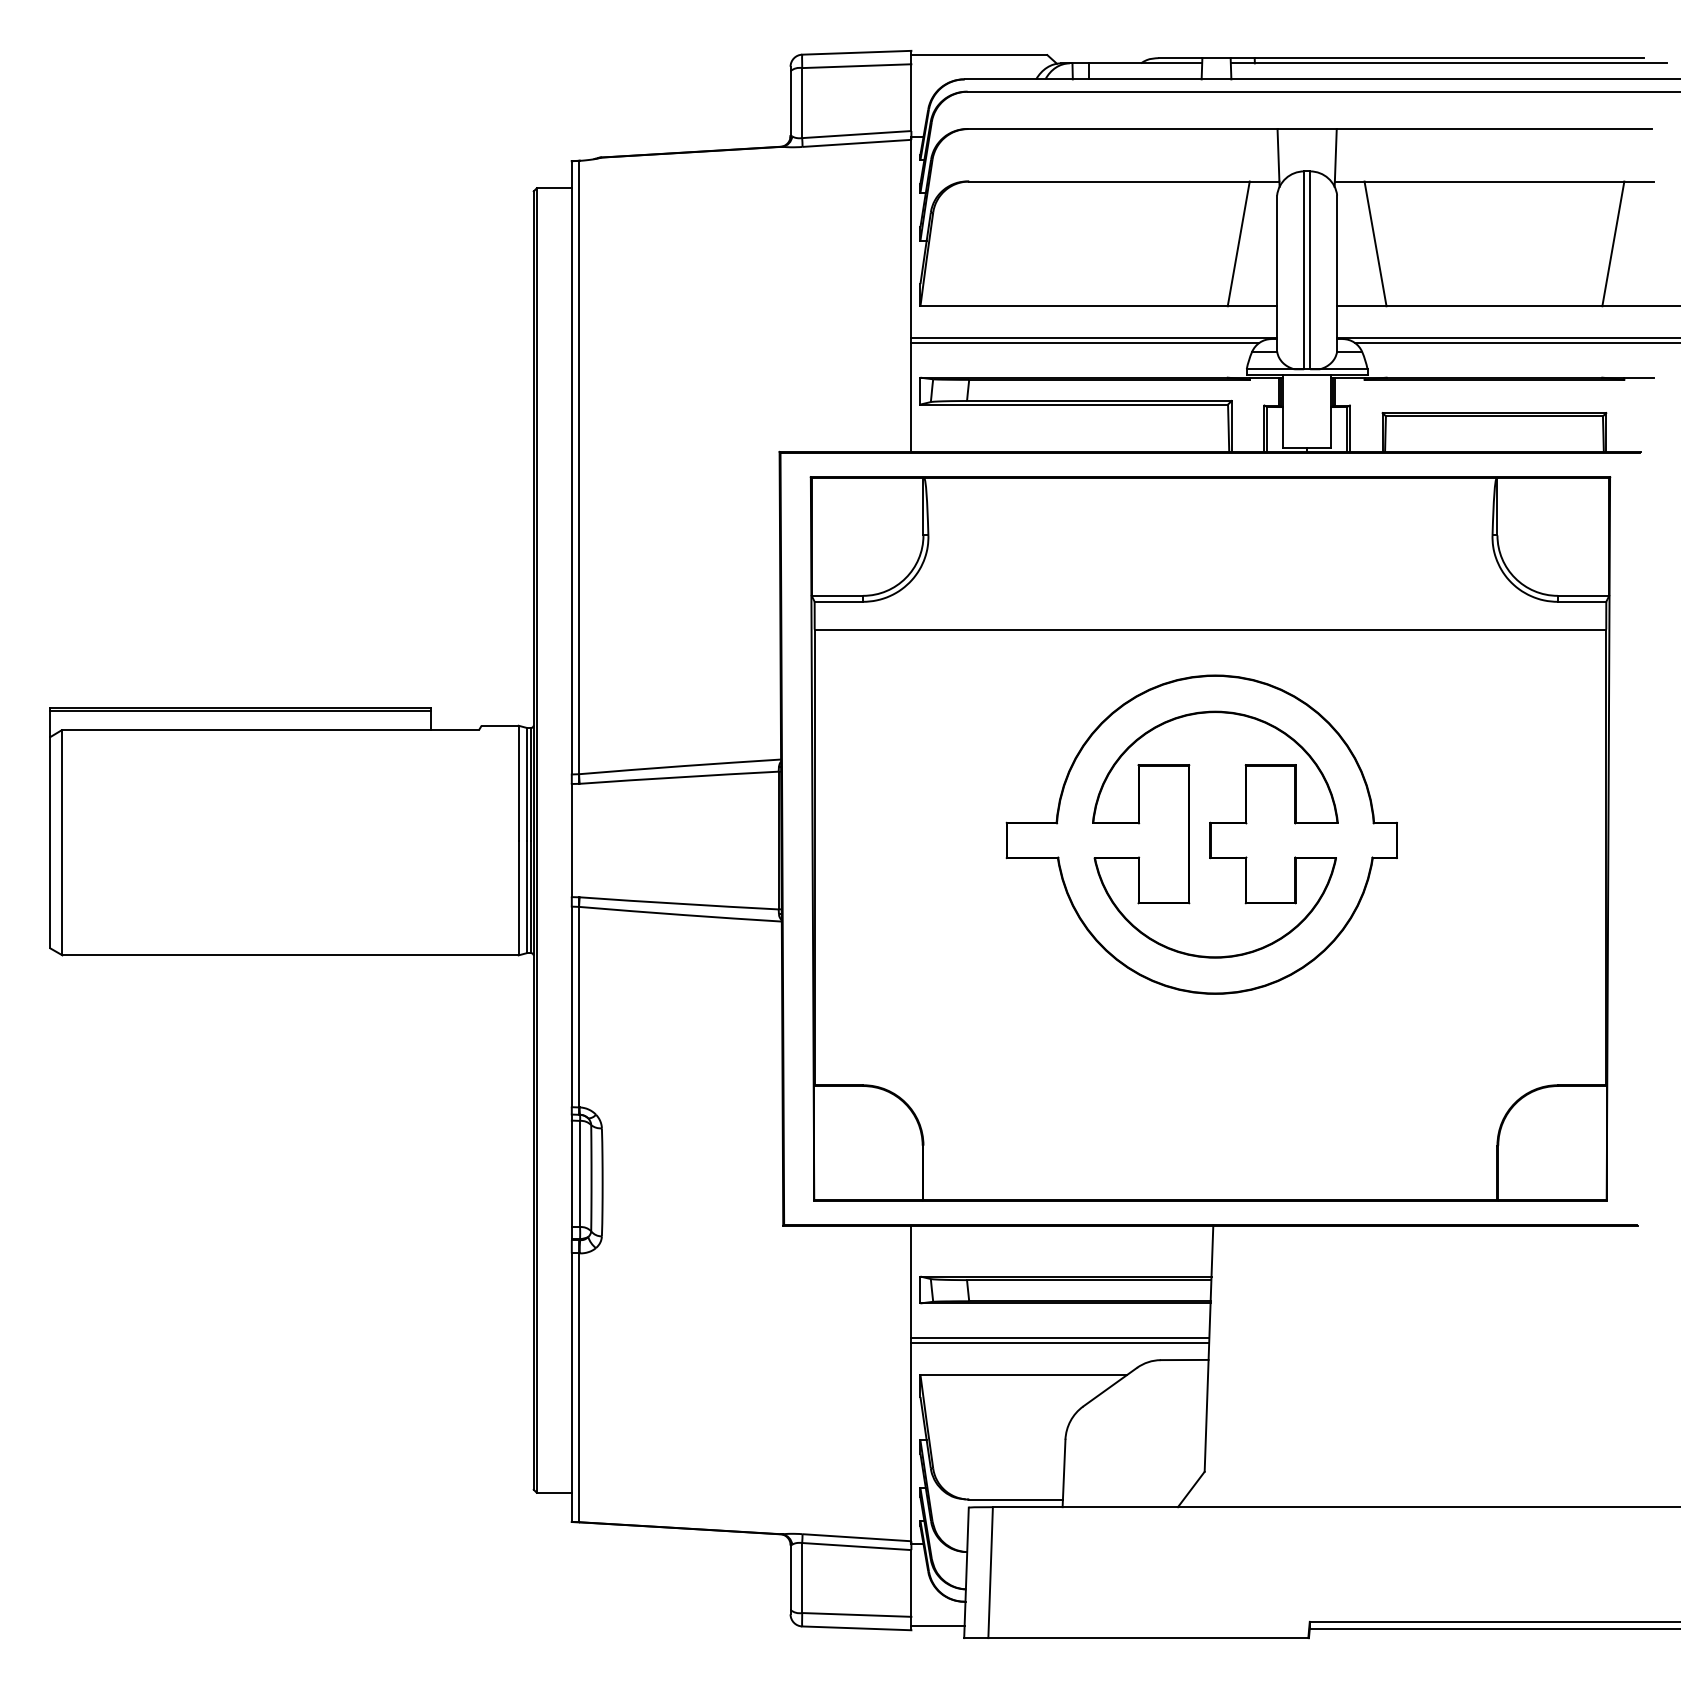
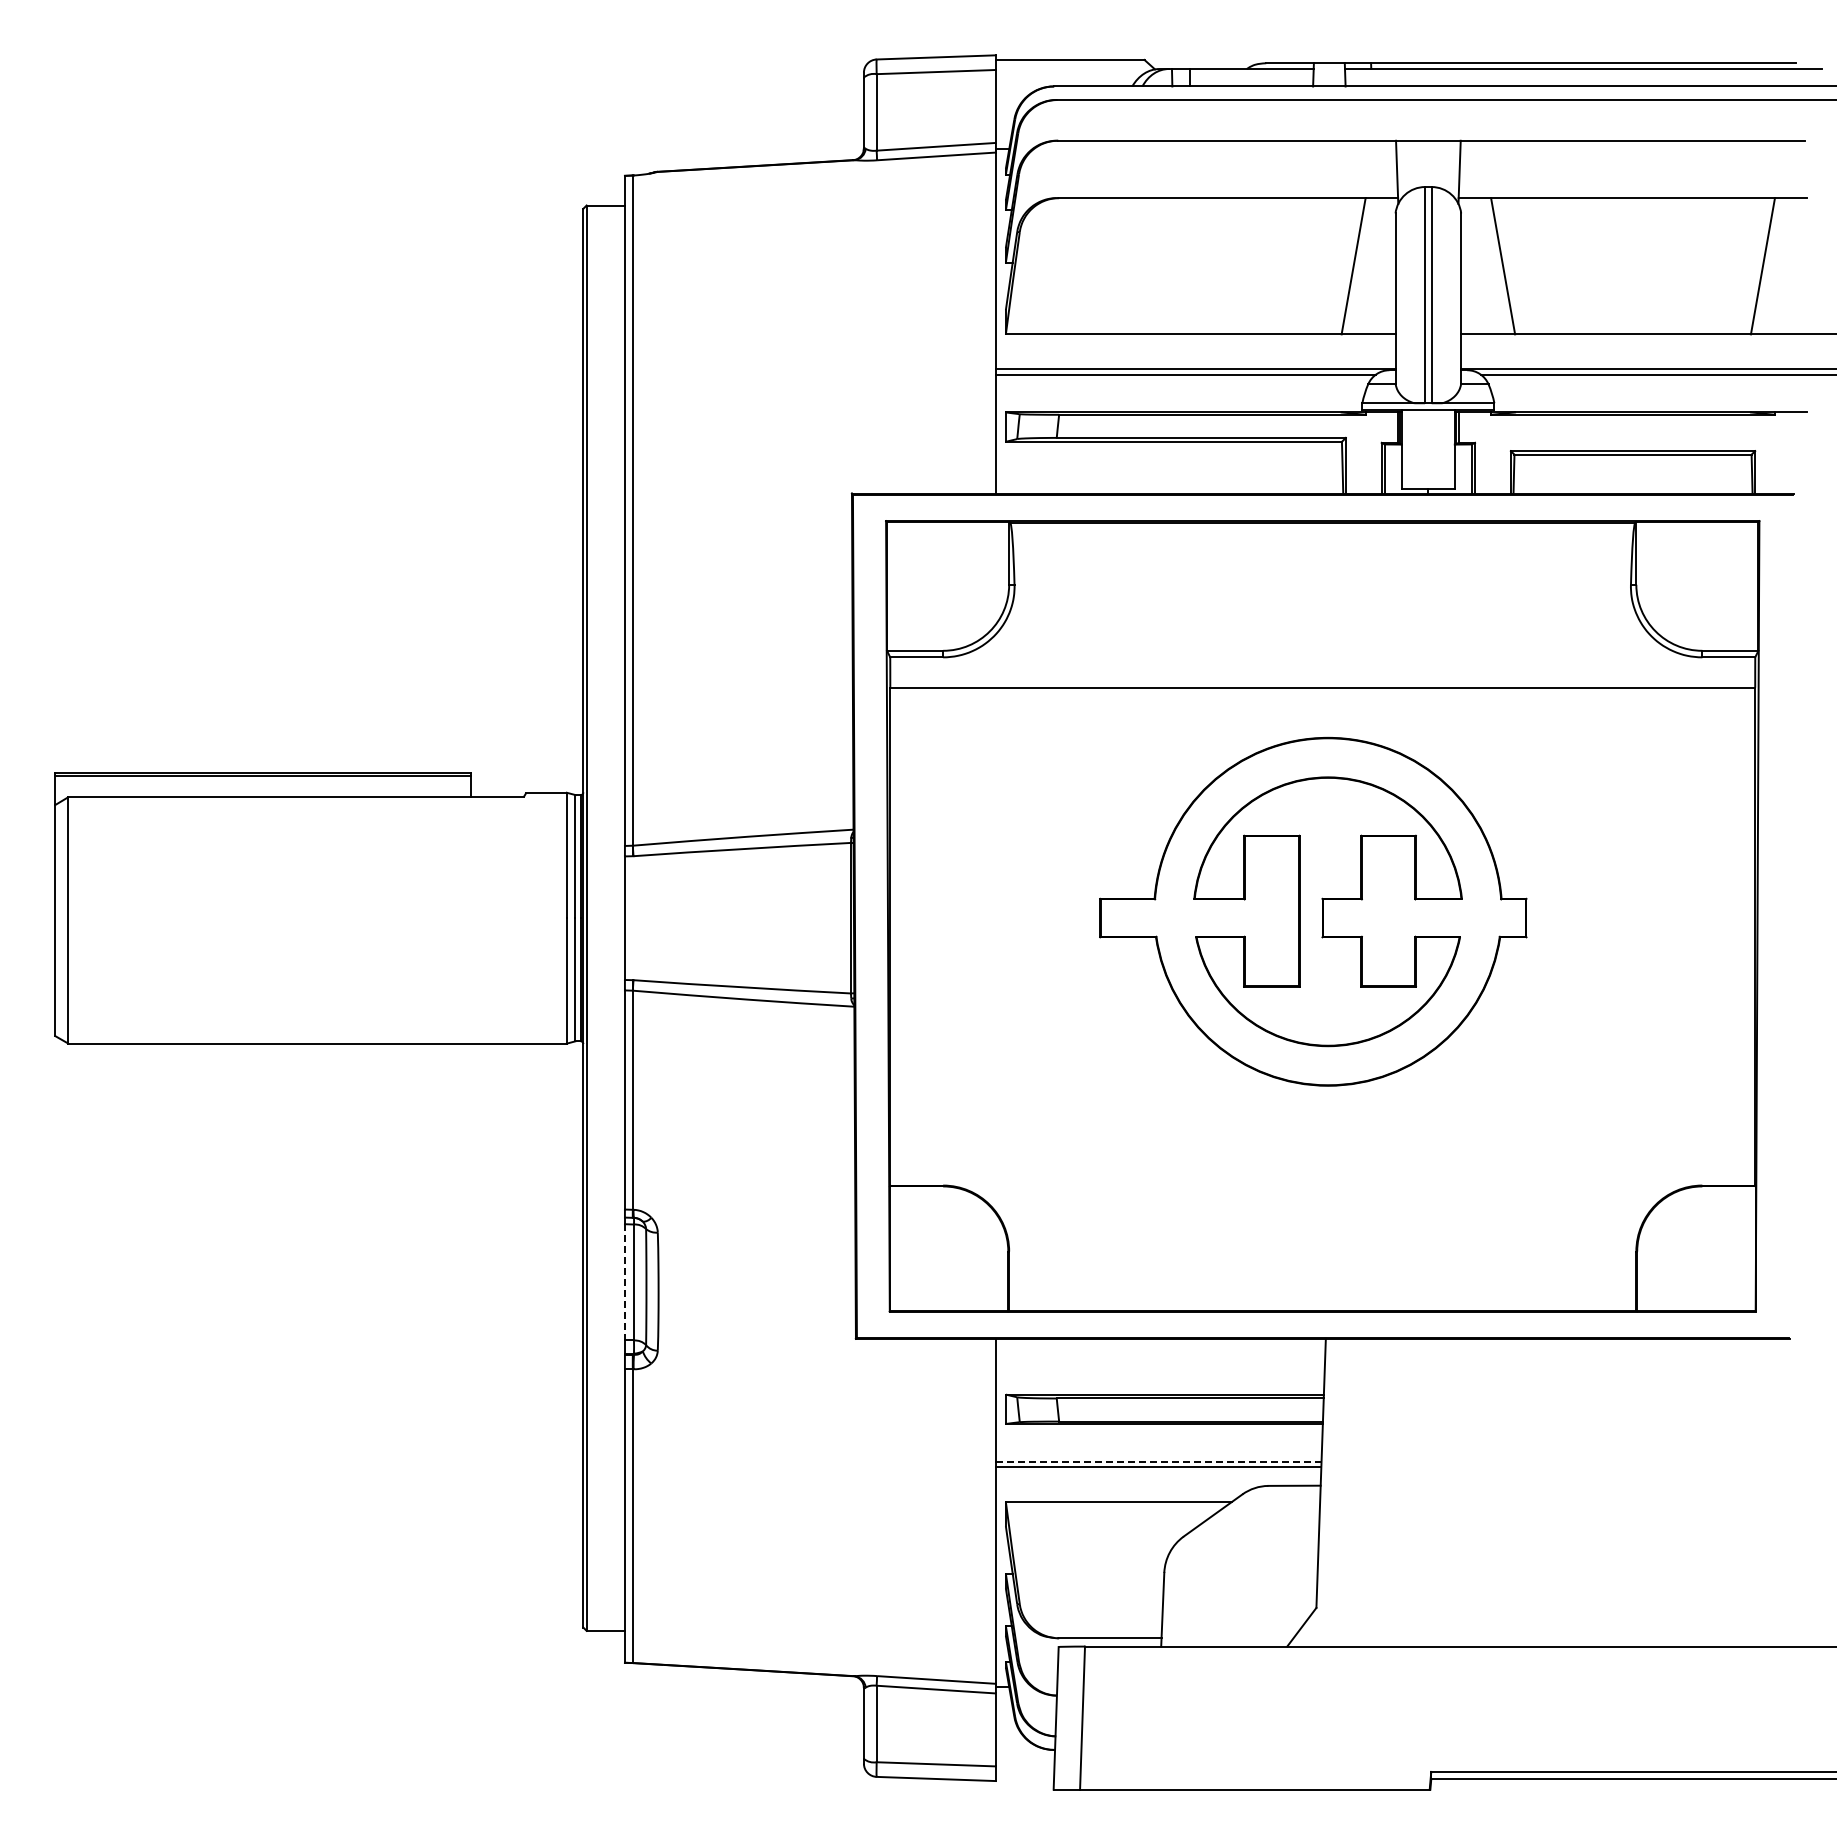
line: (571, 1173) -> (624, 1282), solid -> dashed
line: (1060, 1337) -> (1158, 1461), solid -> dashed
line: (937, 1626) -> (1024, 1776), removed

